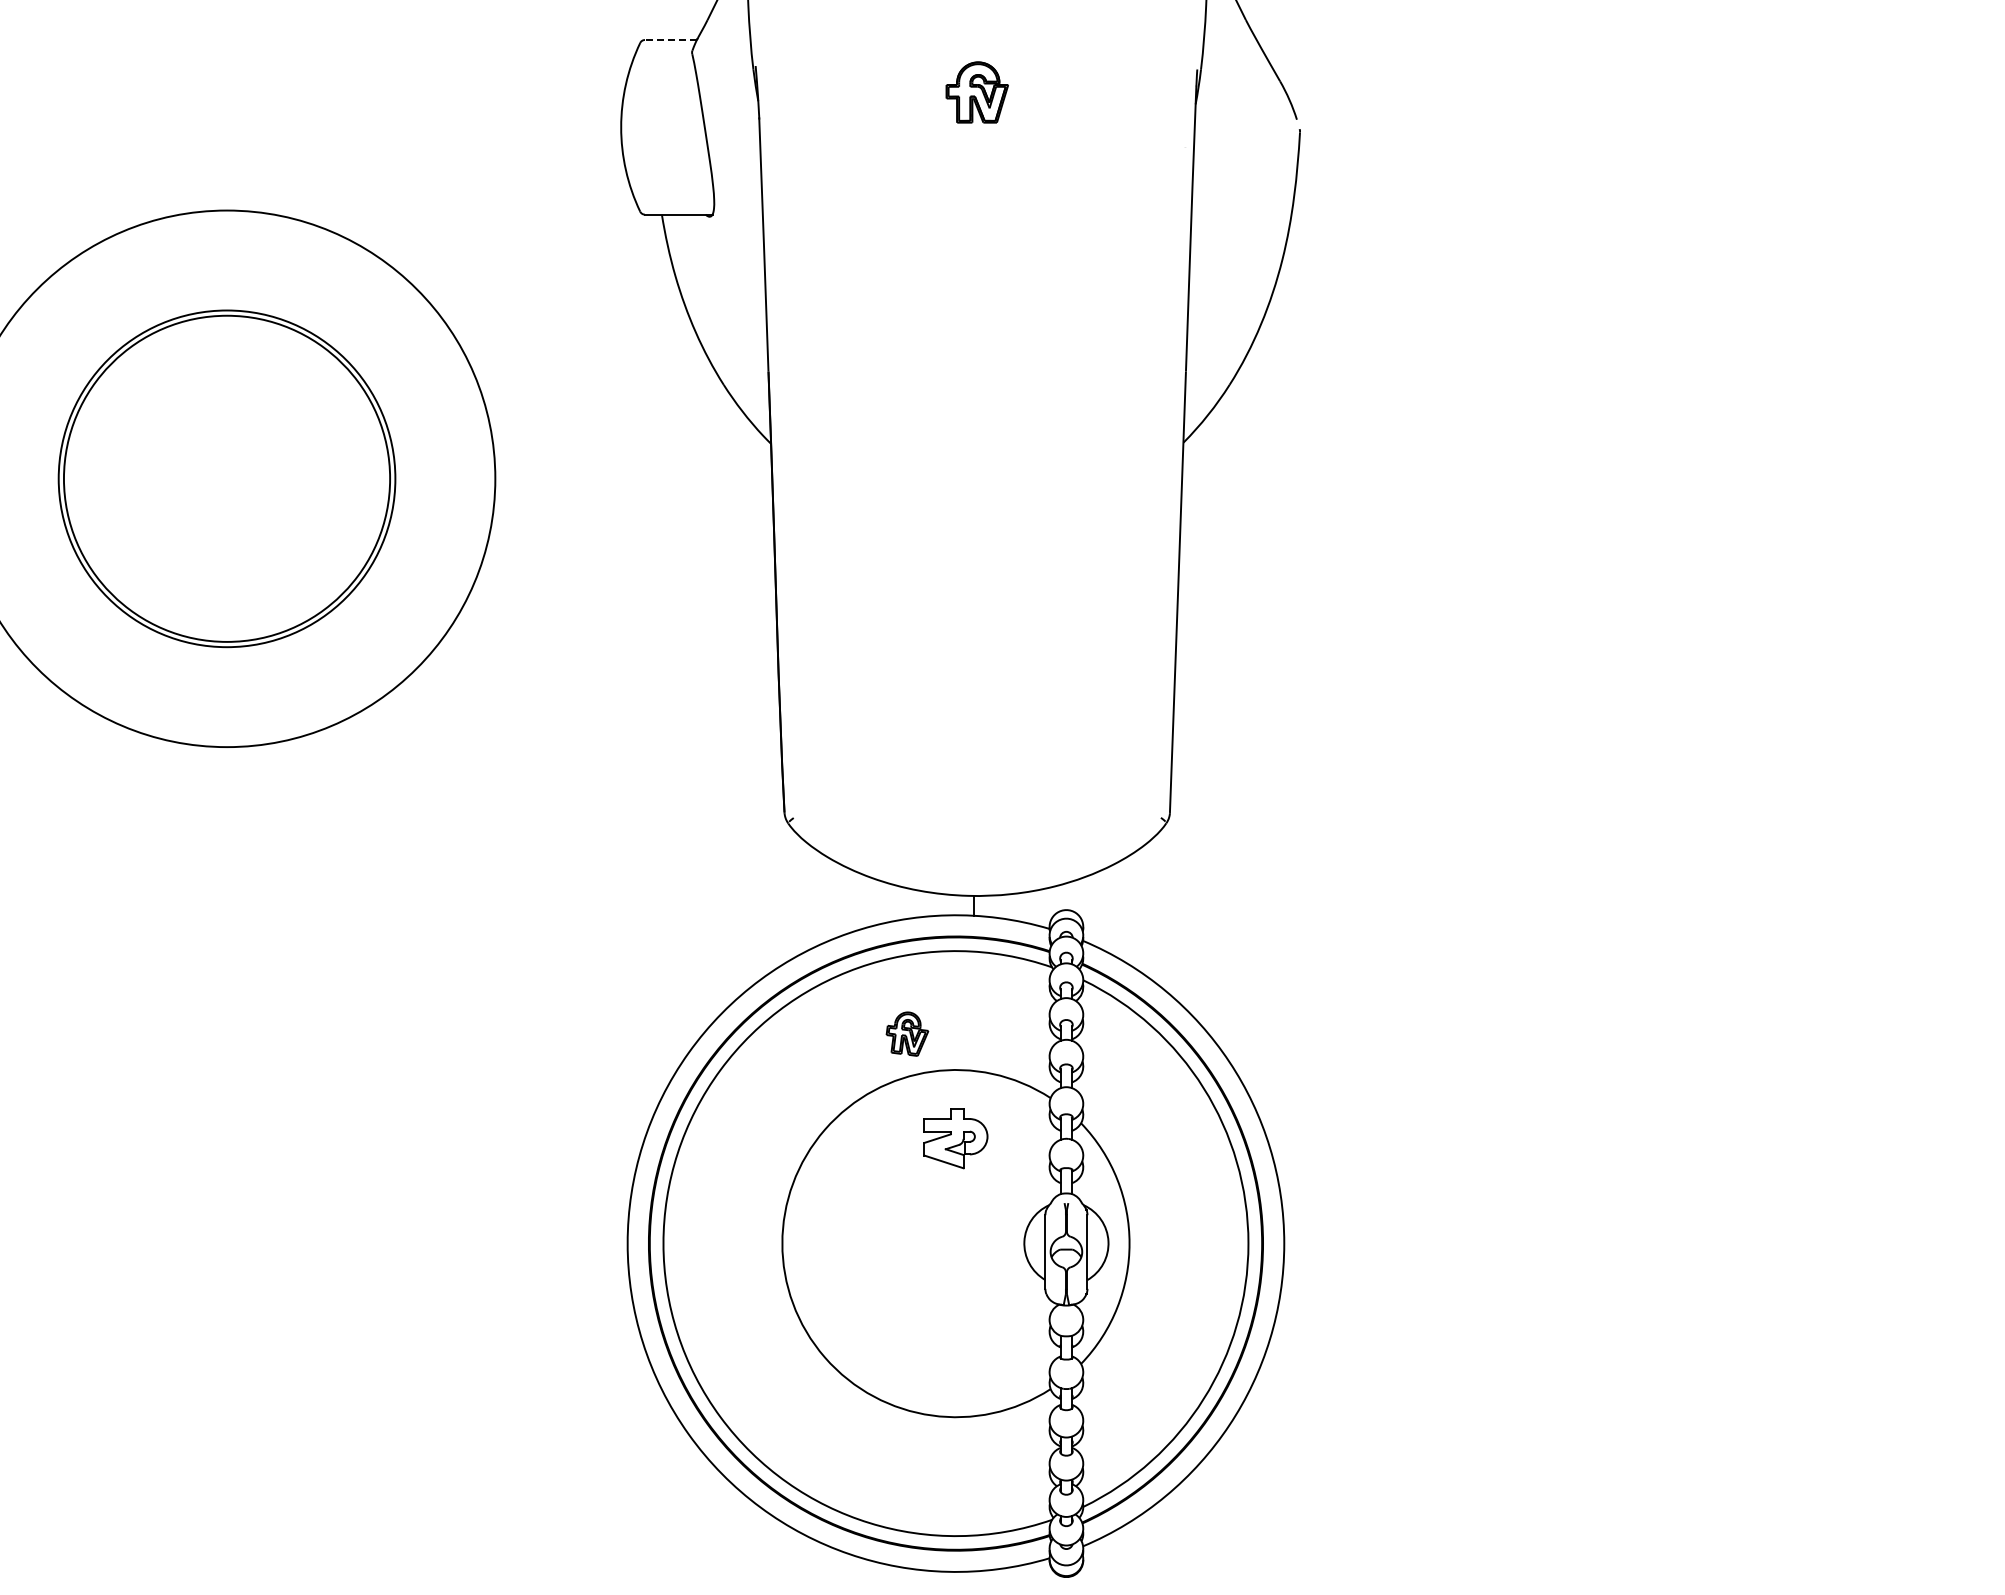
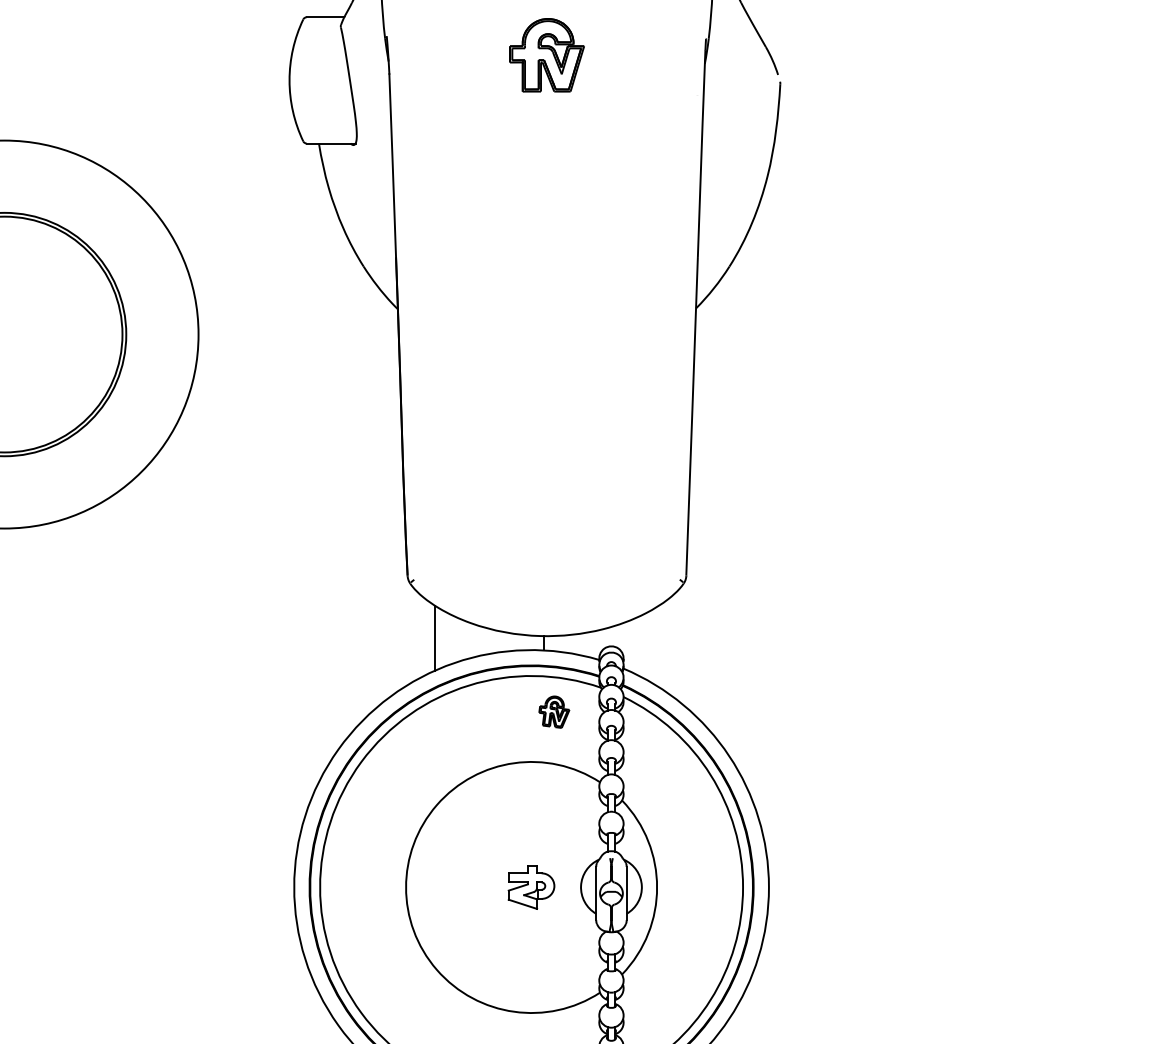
line: (670, 40) -> (325, 17), dashed -> solid
part: (977, 92) -> (547, 55), size x1.67
line: (822, 898) -> (435, 637), added
part: (907, 1033) -> (554, 711), moved
part: (955, 1138) -> (531, 887), moved

